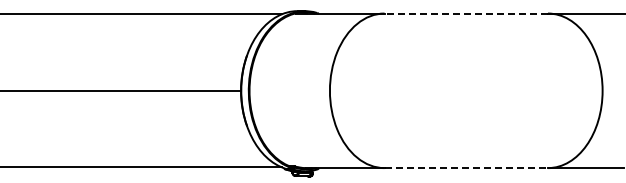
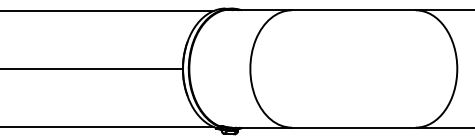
line: (466, 13) -> (353, 10), dashed -> solid
line: (466, 168) -> (353, 127), dashed -> solid

